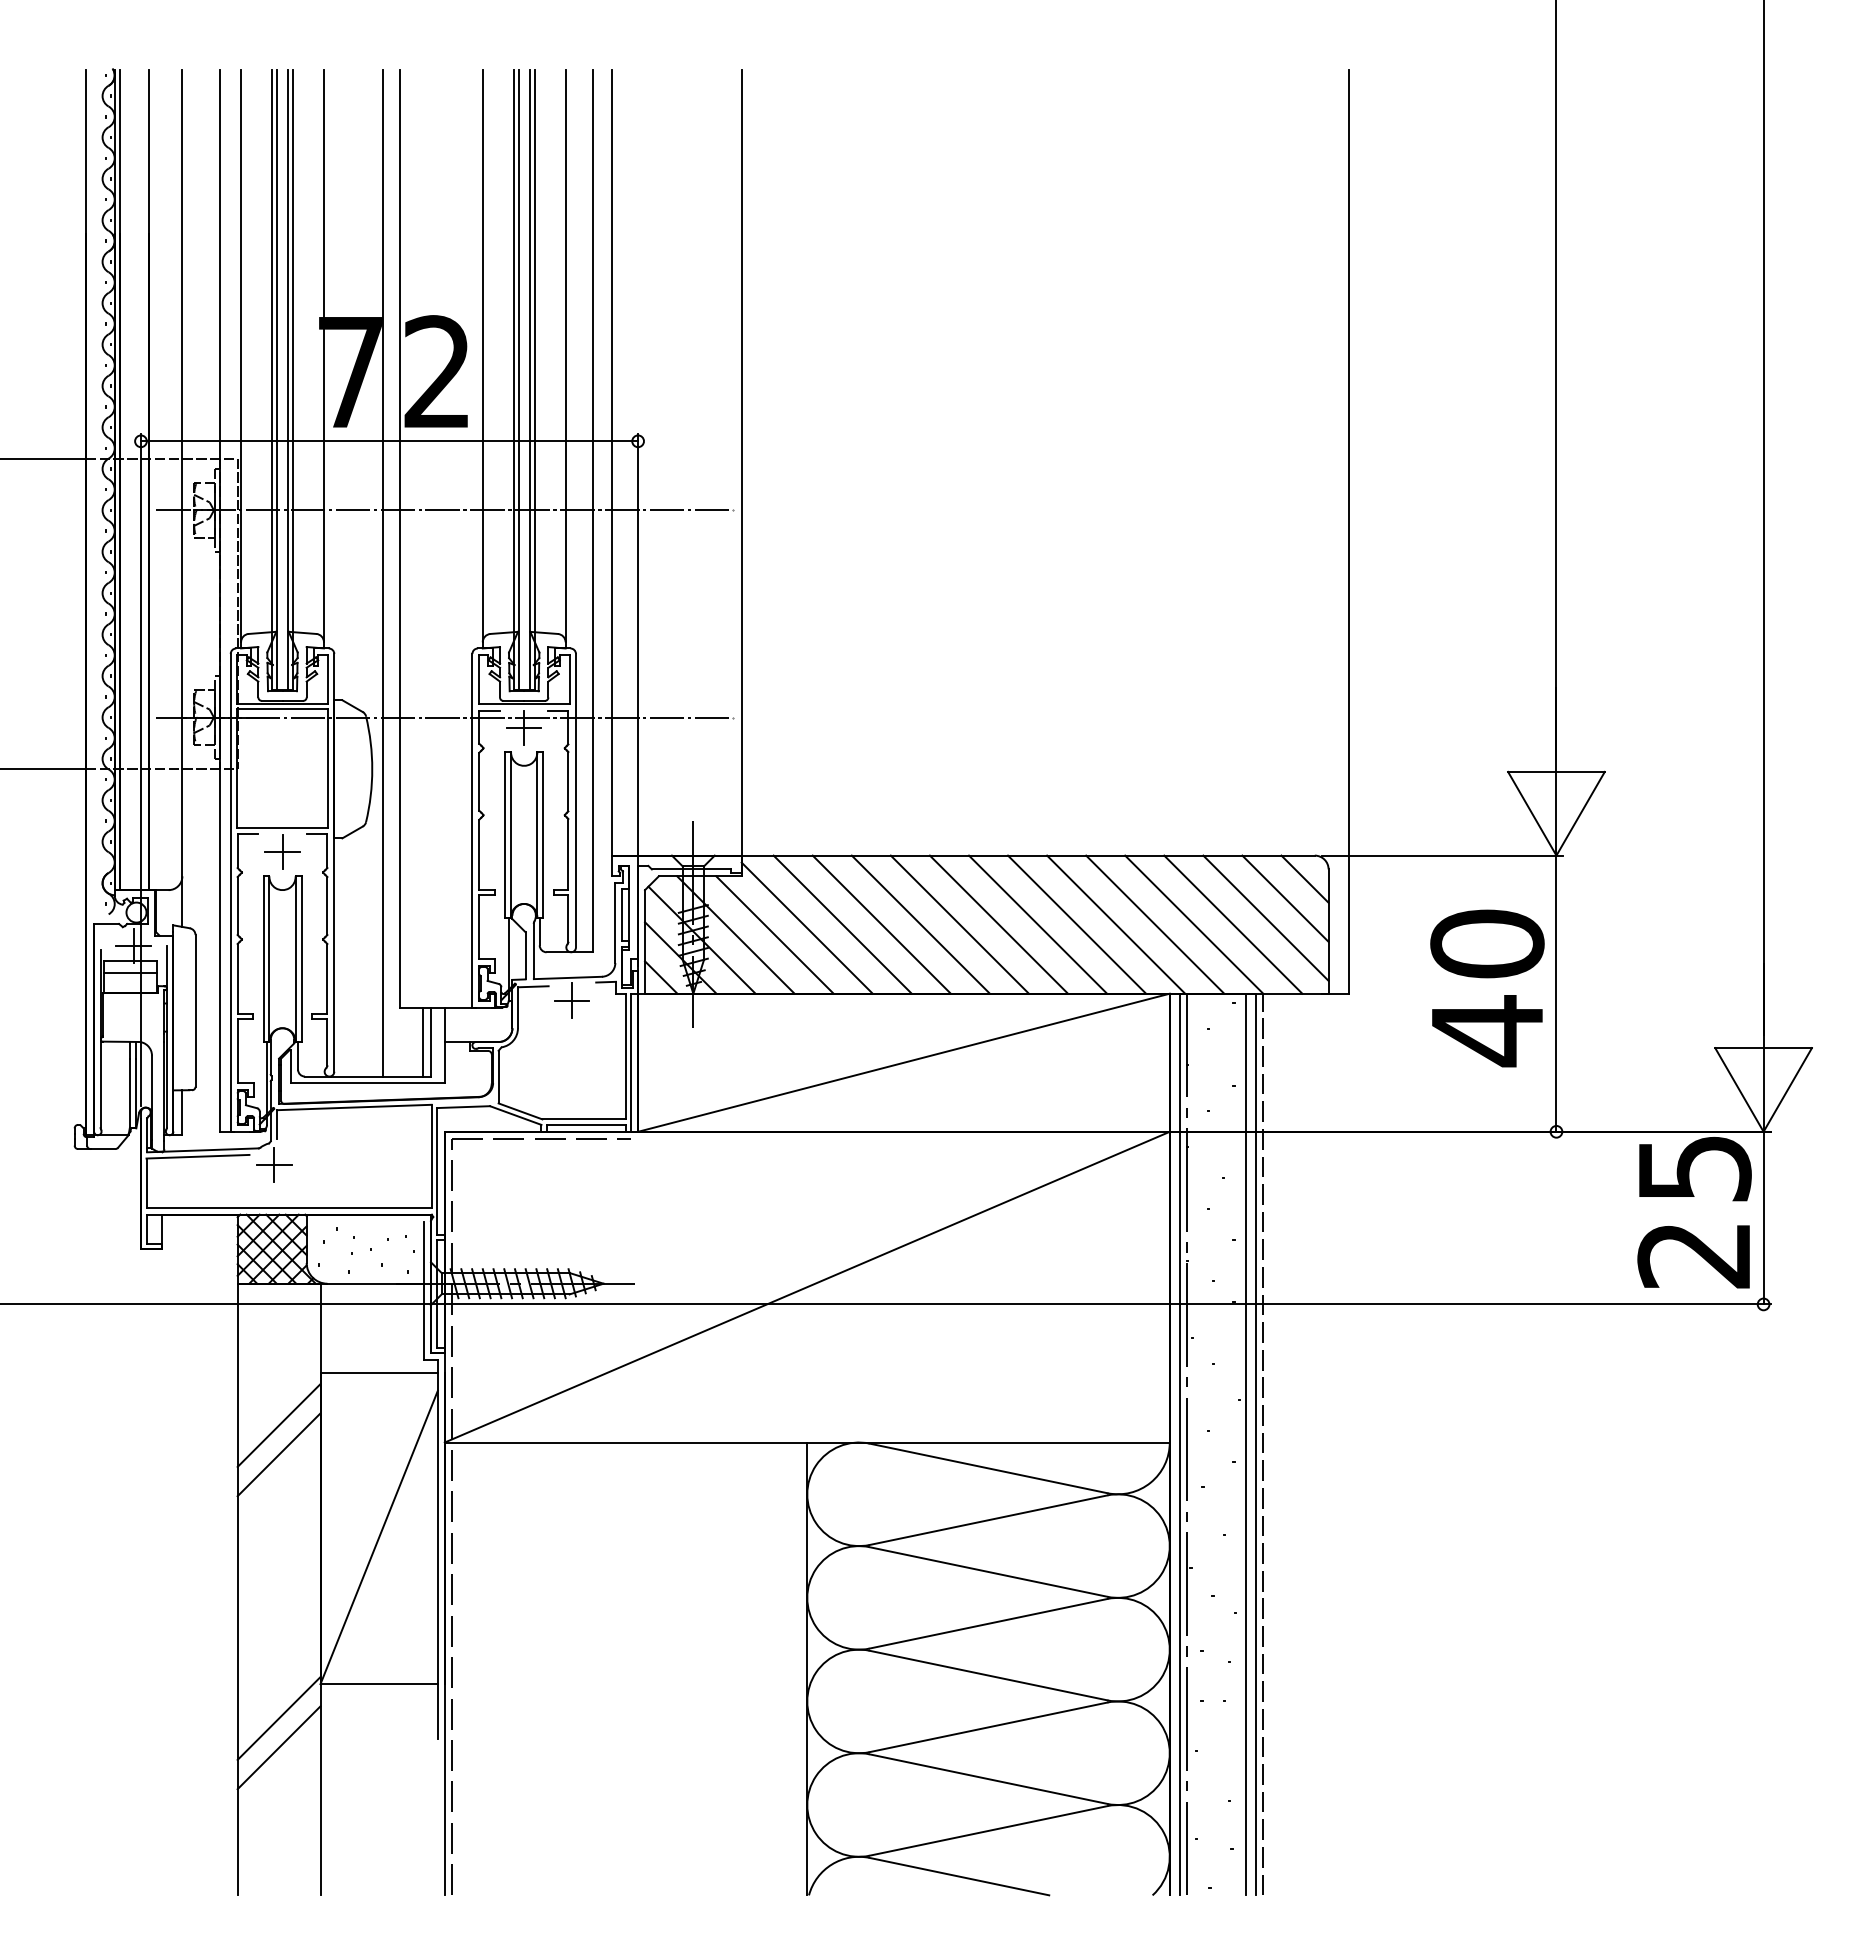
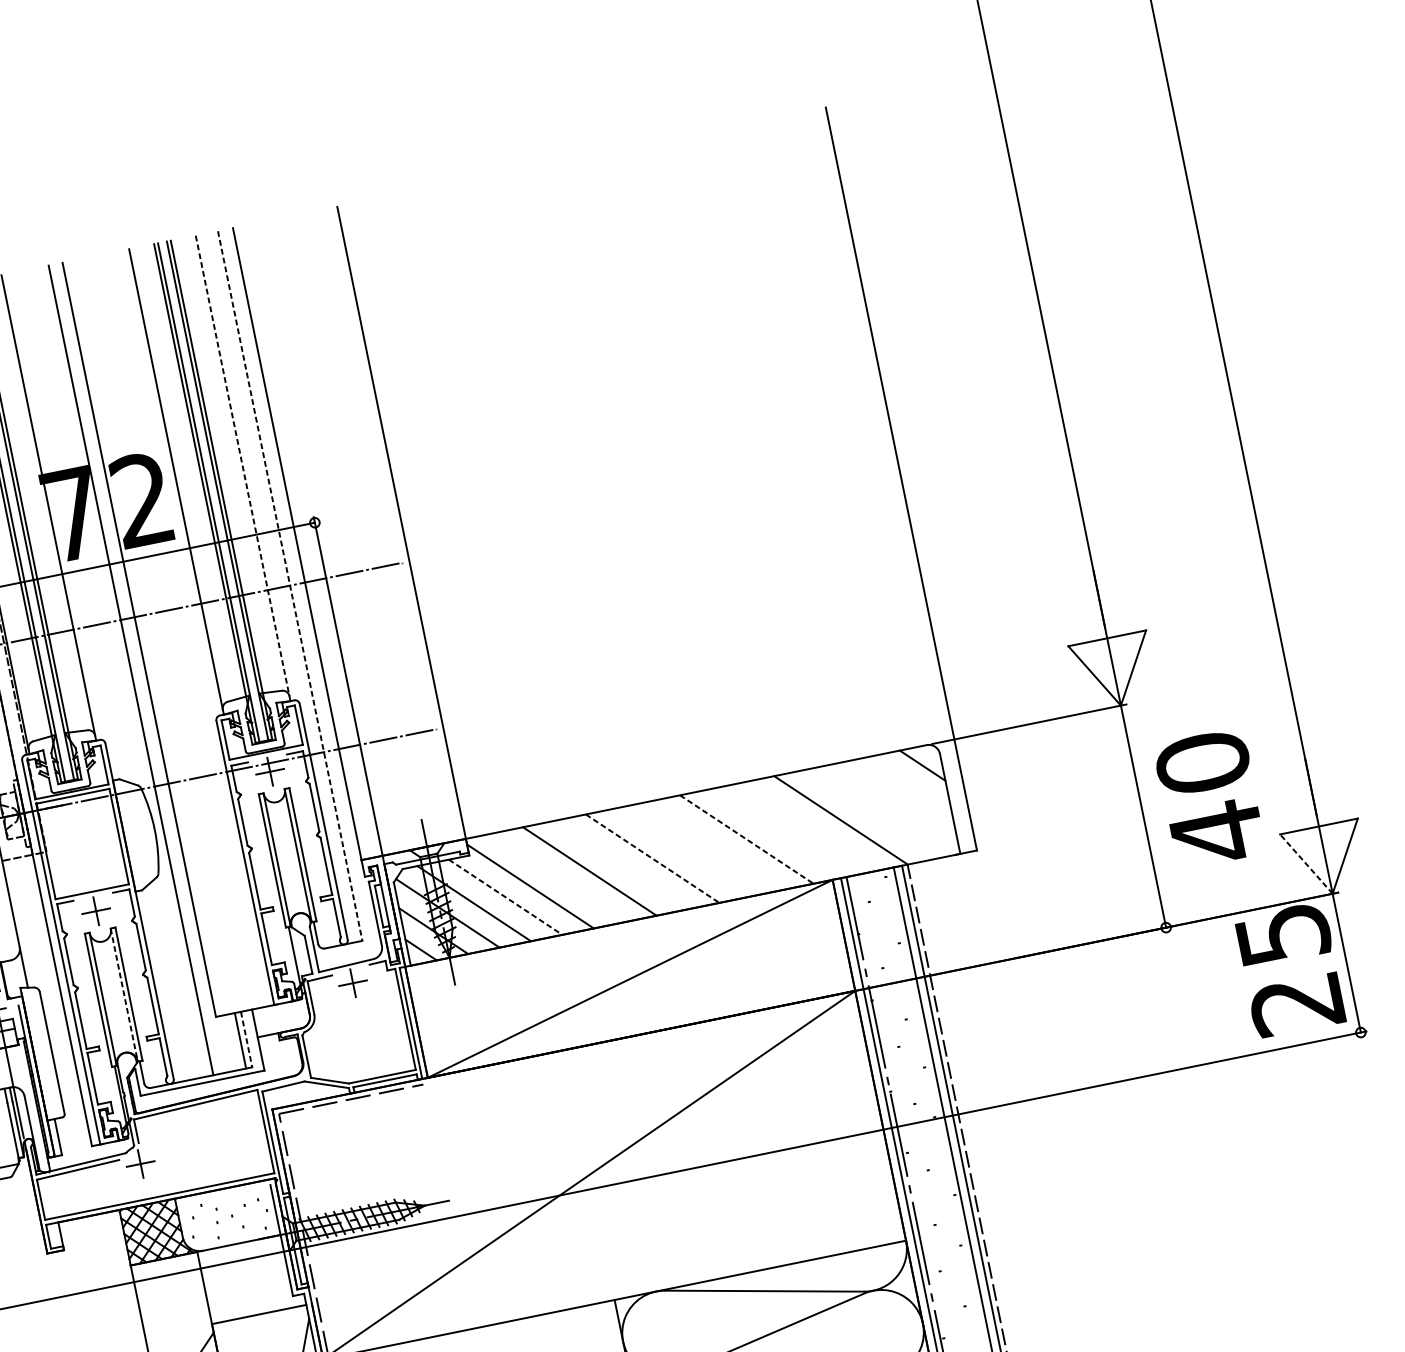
line: (565, 356) -> (242, 466), solid -> dashed
line: (593, 511) -> (290, 586), solid -> dashed
line: (1285, 898) -> (910, 784), removed
line: (1265, 917) -> (897, 802), removed
line: (842, 924) -> (558, 877), removed
line: (920, 924) -> (620, 865), removed
line: (959, 924) -> (652, 858), solid -> dashed
line: (998, 924) -> (683, 852), removed
line: (1038, 924) -> (715, 845), removed
line: (1077, 924) -> (747, 839), solid -> dashed
line: (1116, 924) -> (778, 832), removed
line: (1155, 924) -> (809, 826), removed
line: (1233, 924) -> (872, 813), removed
line: (775, 935) -> (506, 897), solid -> dashed
line: (295, 959) -> (124, 995), solid -> dashed
text: (1487, 988) -> (1210, 798), moved
line: (430, 1042) -> (246, 1040), solid -> dashed
line: (1739, 1089) -> (1306, 863), solid -> dashed

